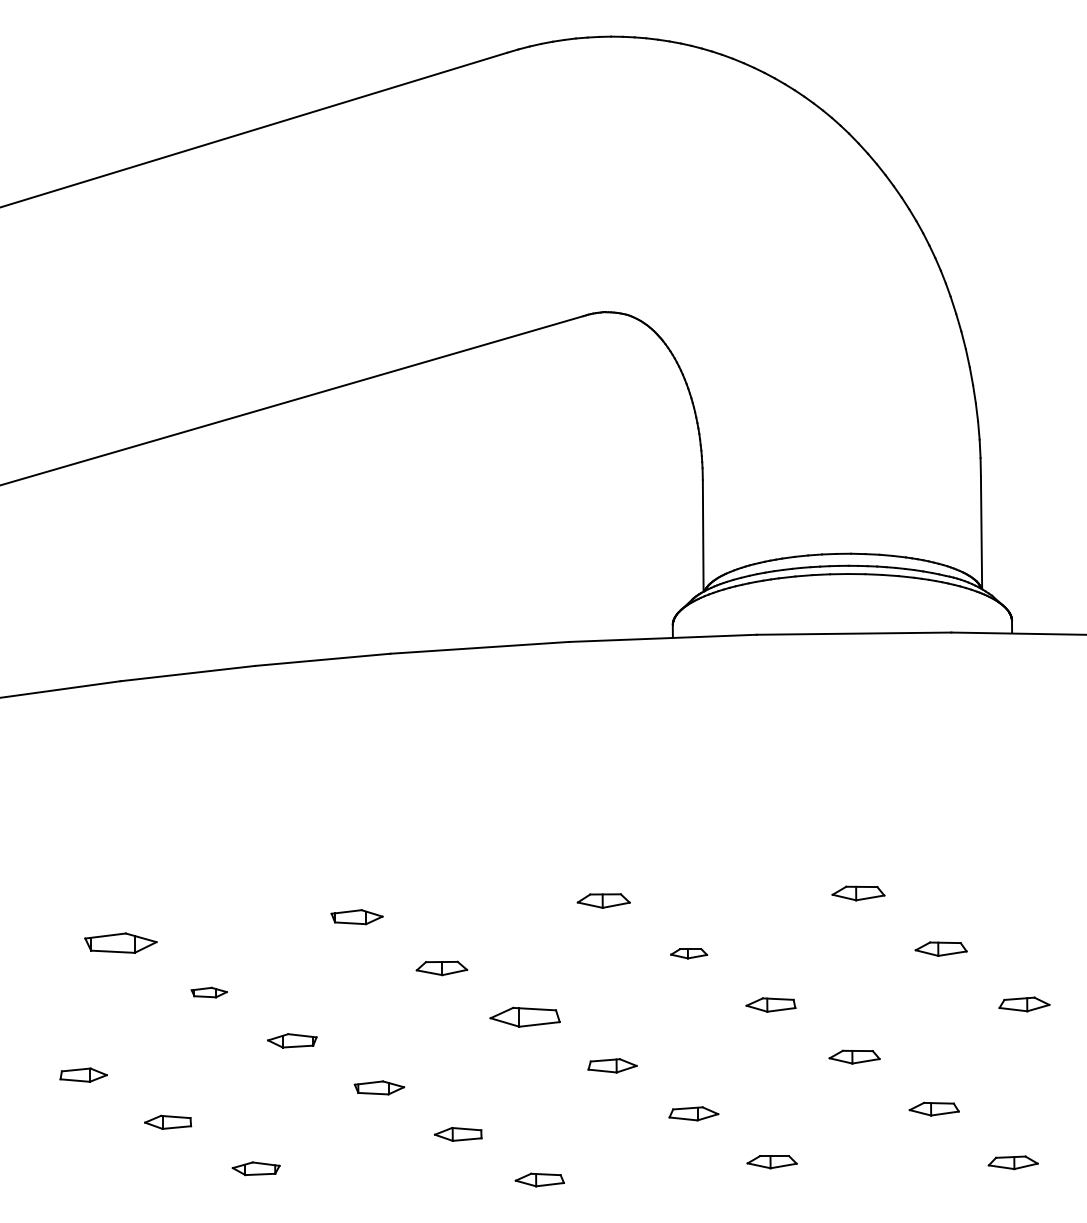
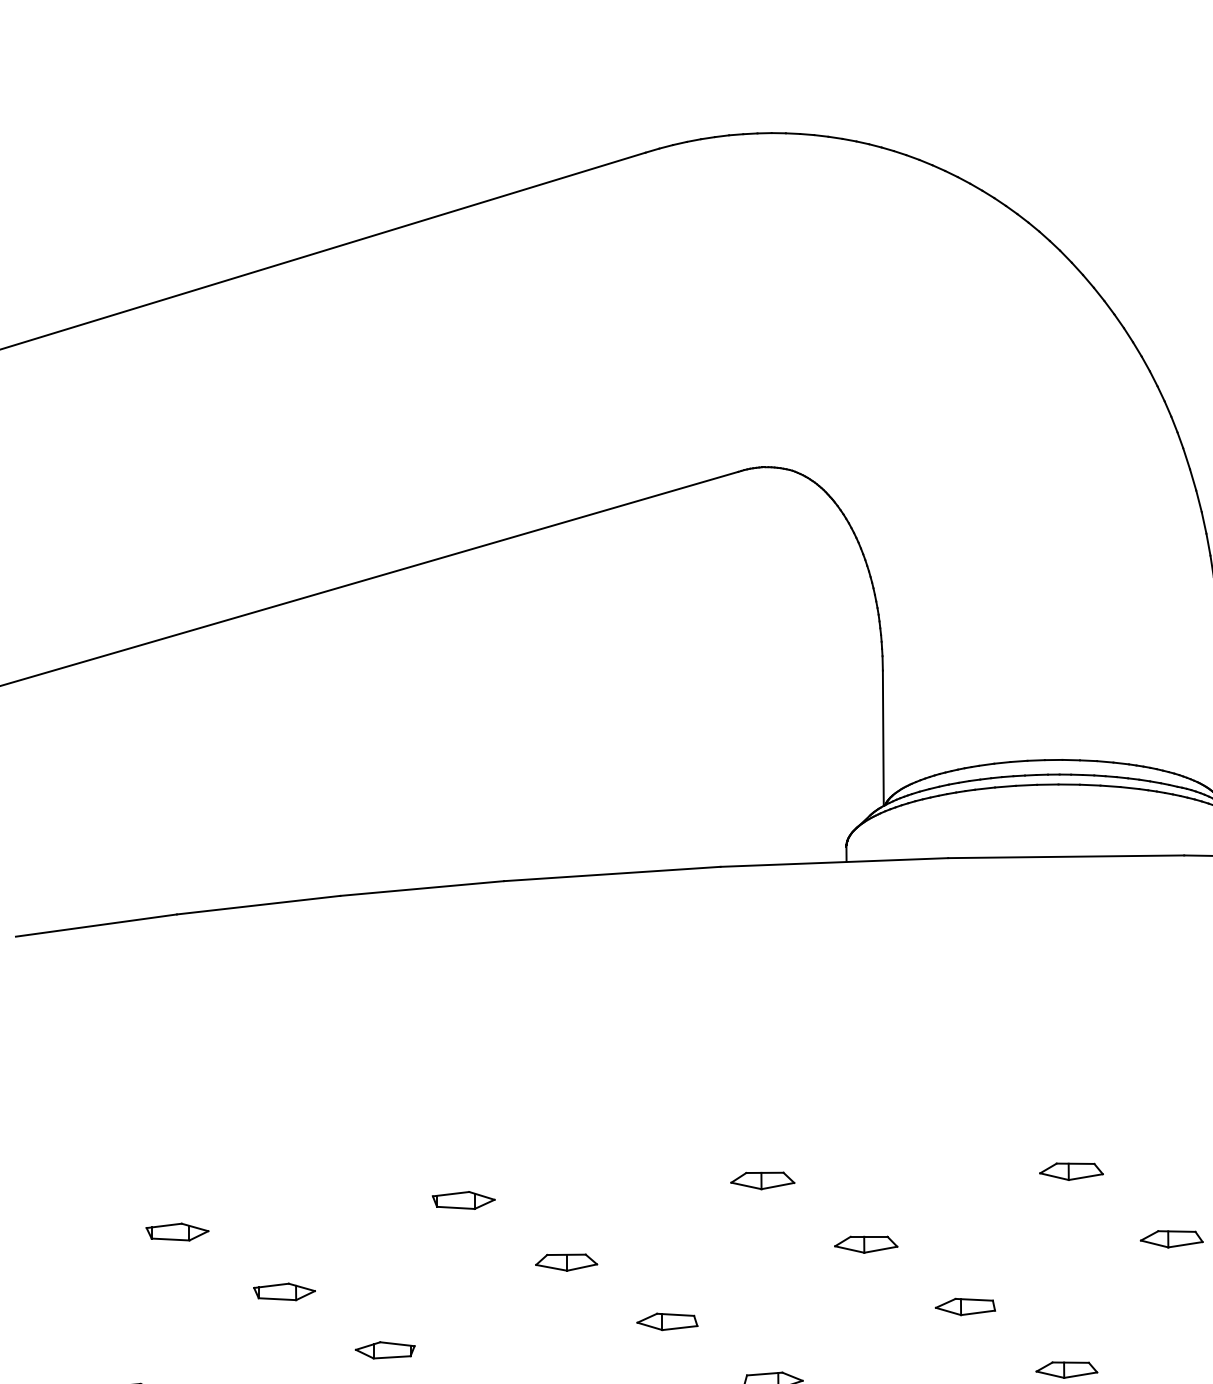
part: (120, 943) -> (176, 1232), size x0.71
part: (688, 953) -> (865, 1244), size x1.43
part: (209, 992) -> (284, 1291), size x1.43
part: (524, 1017) -> (666, 1322), size x0.71

